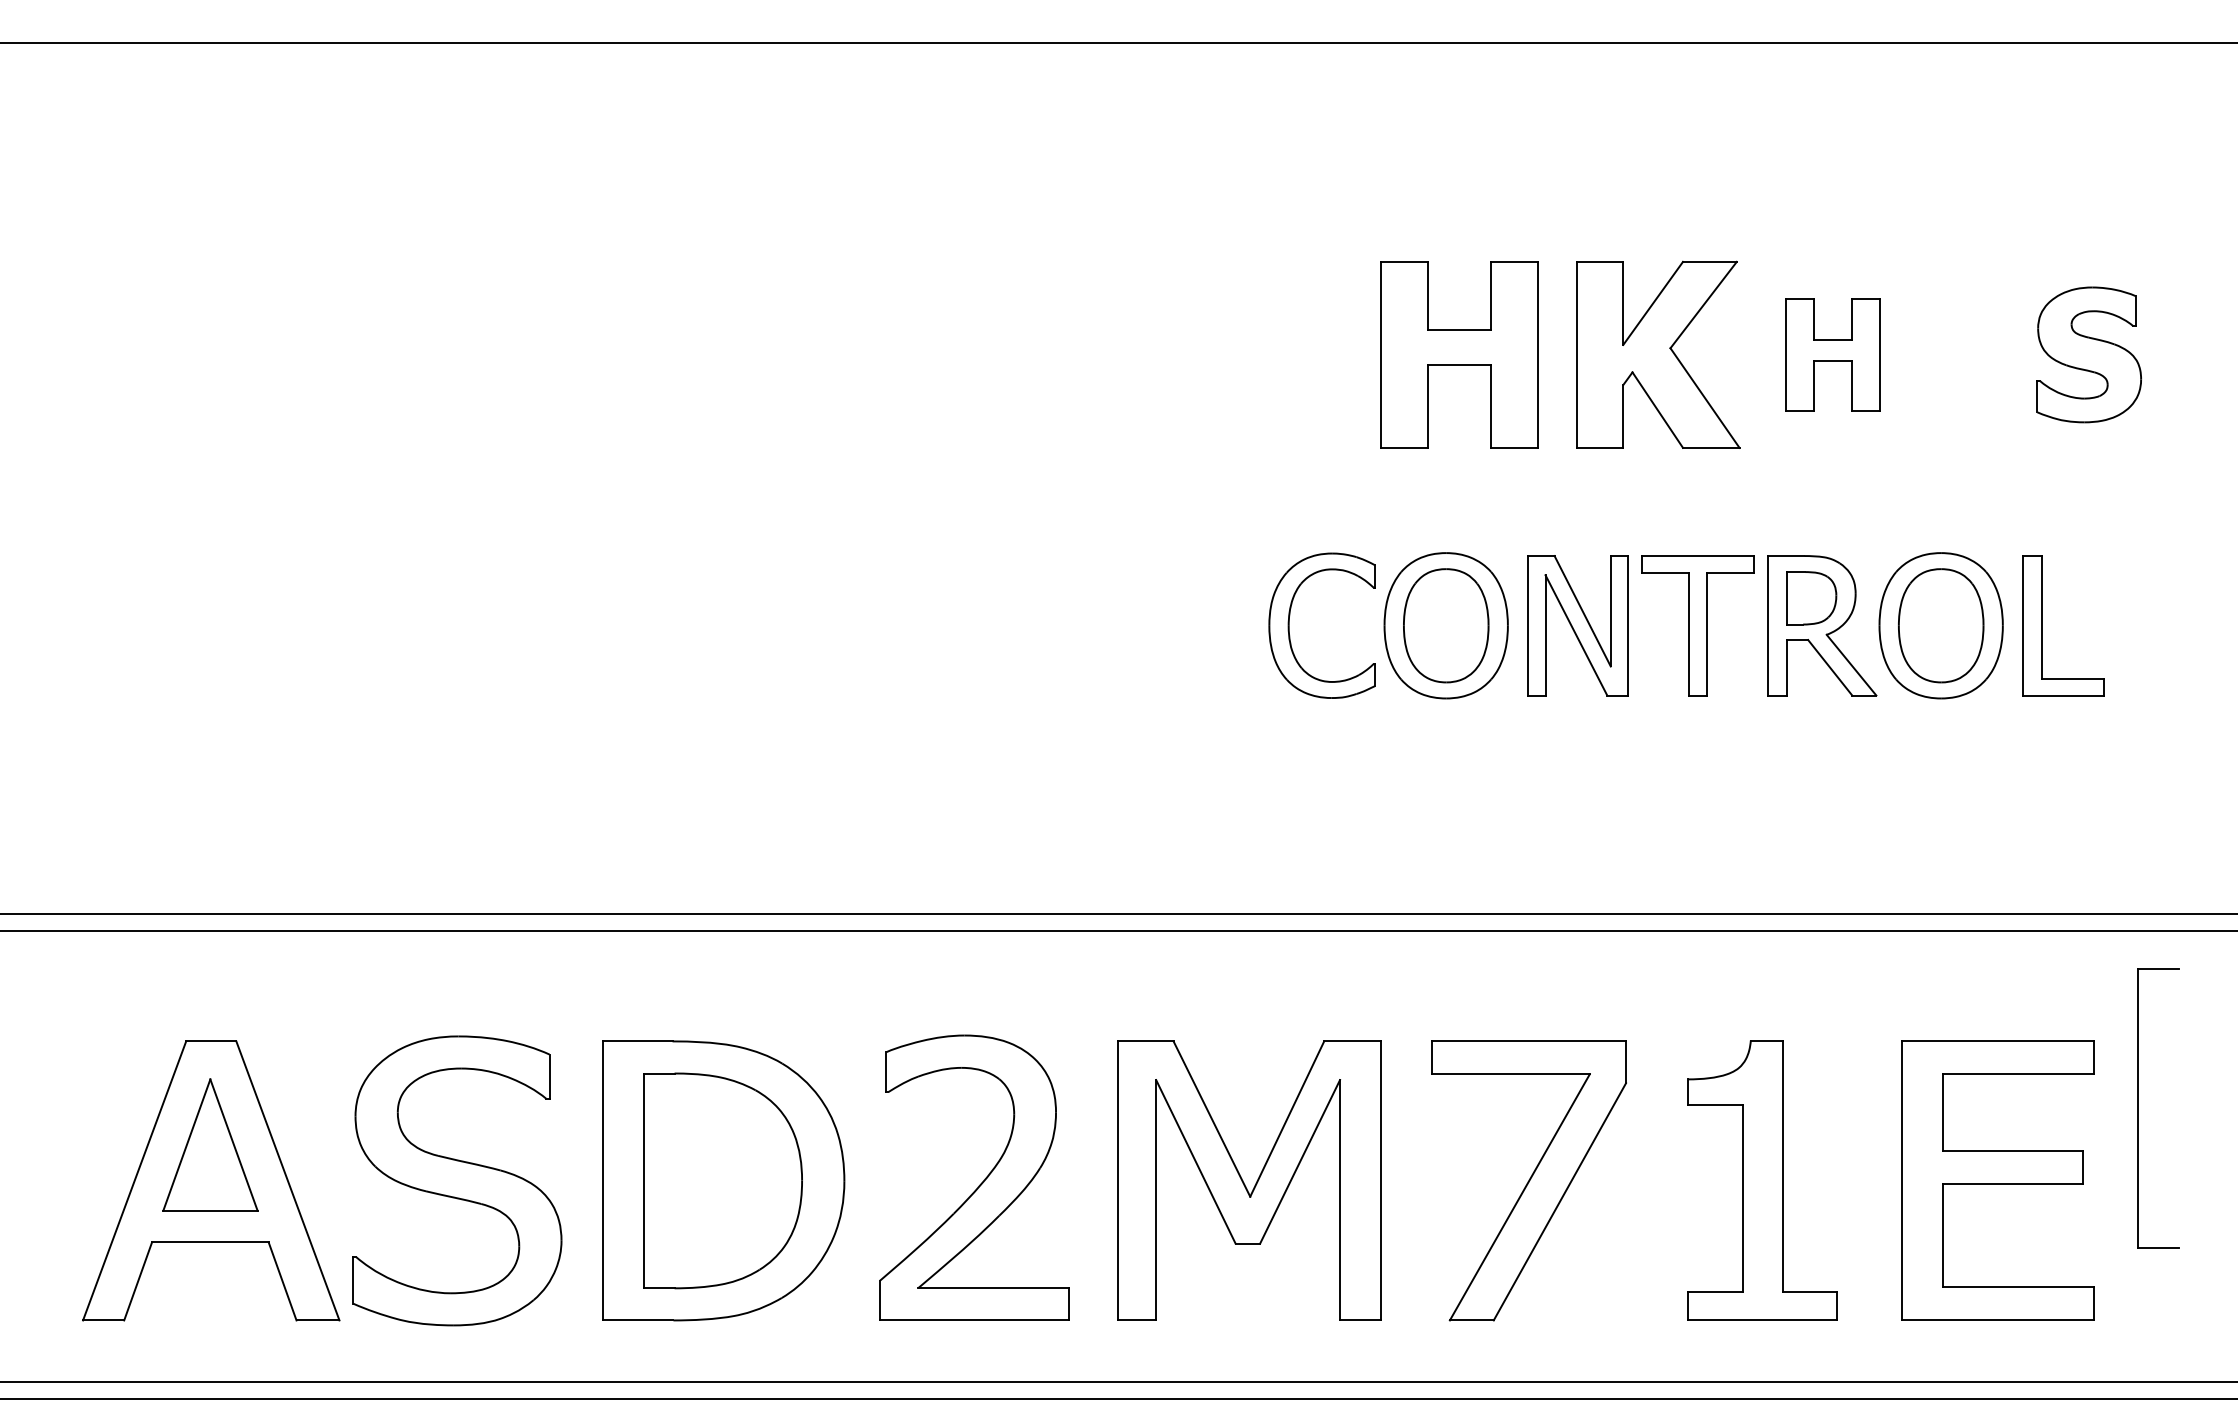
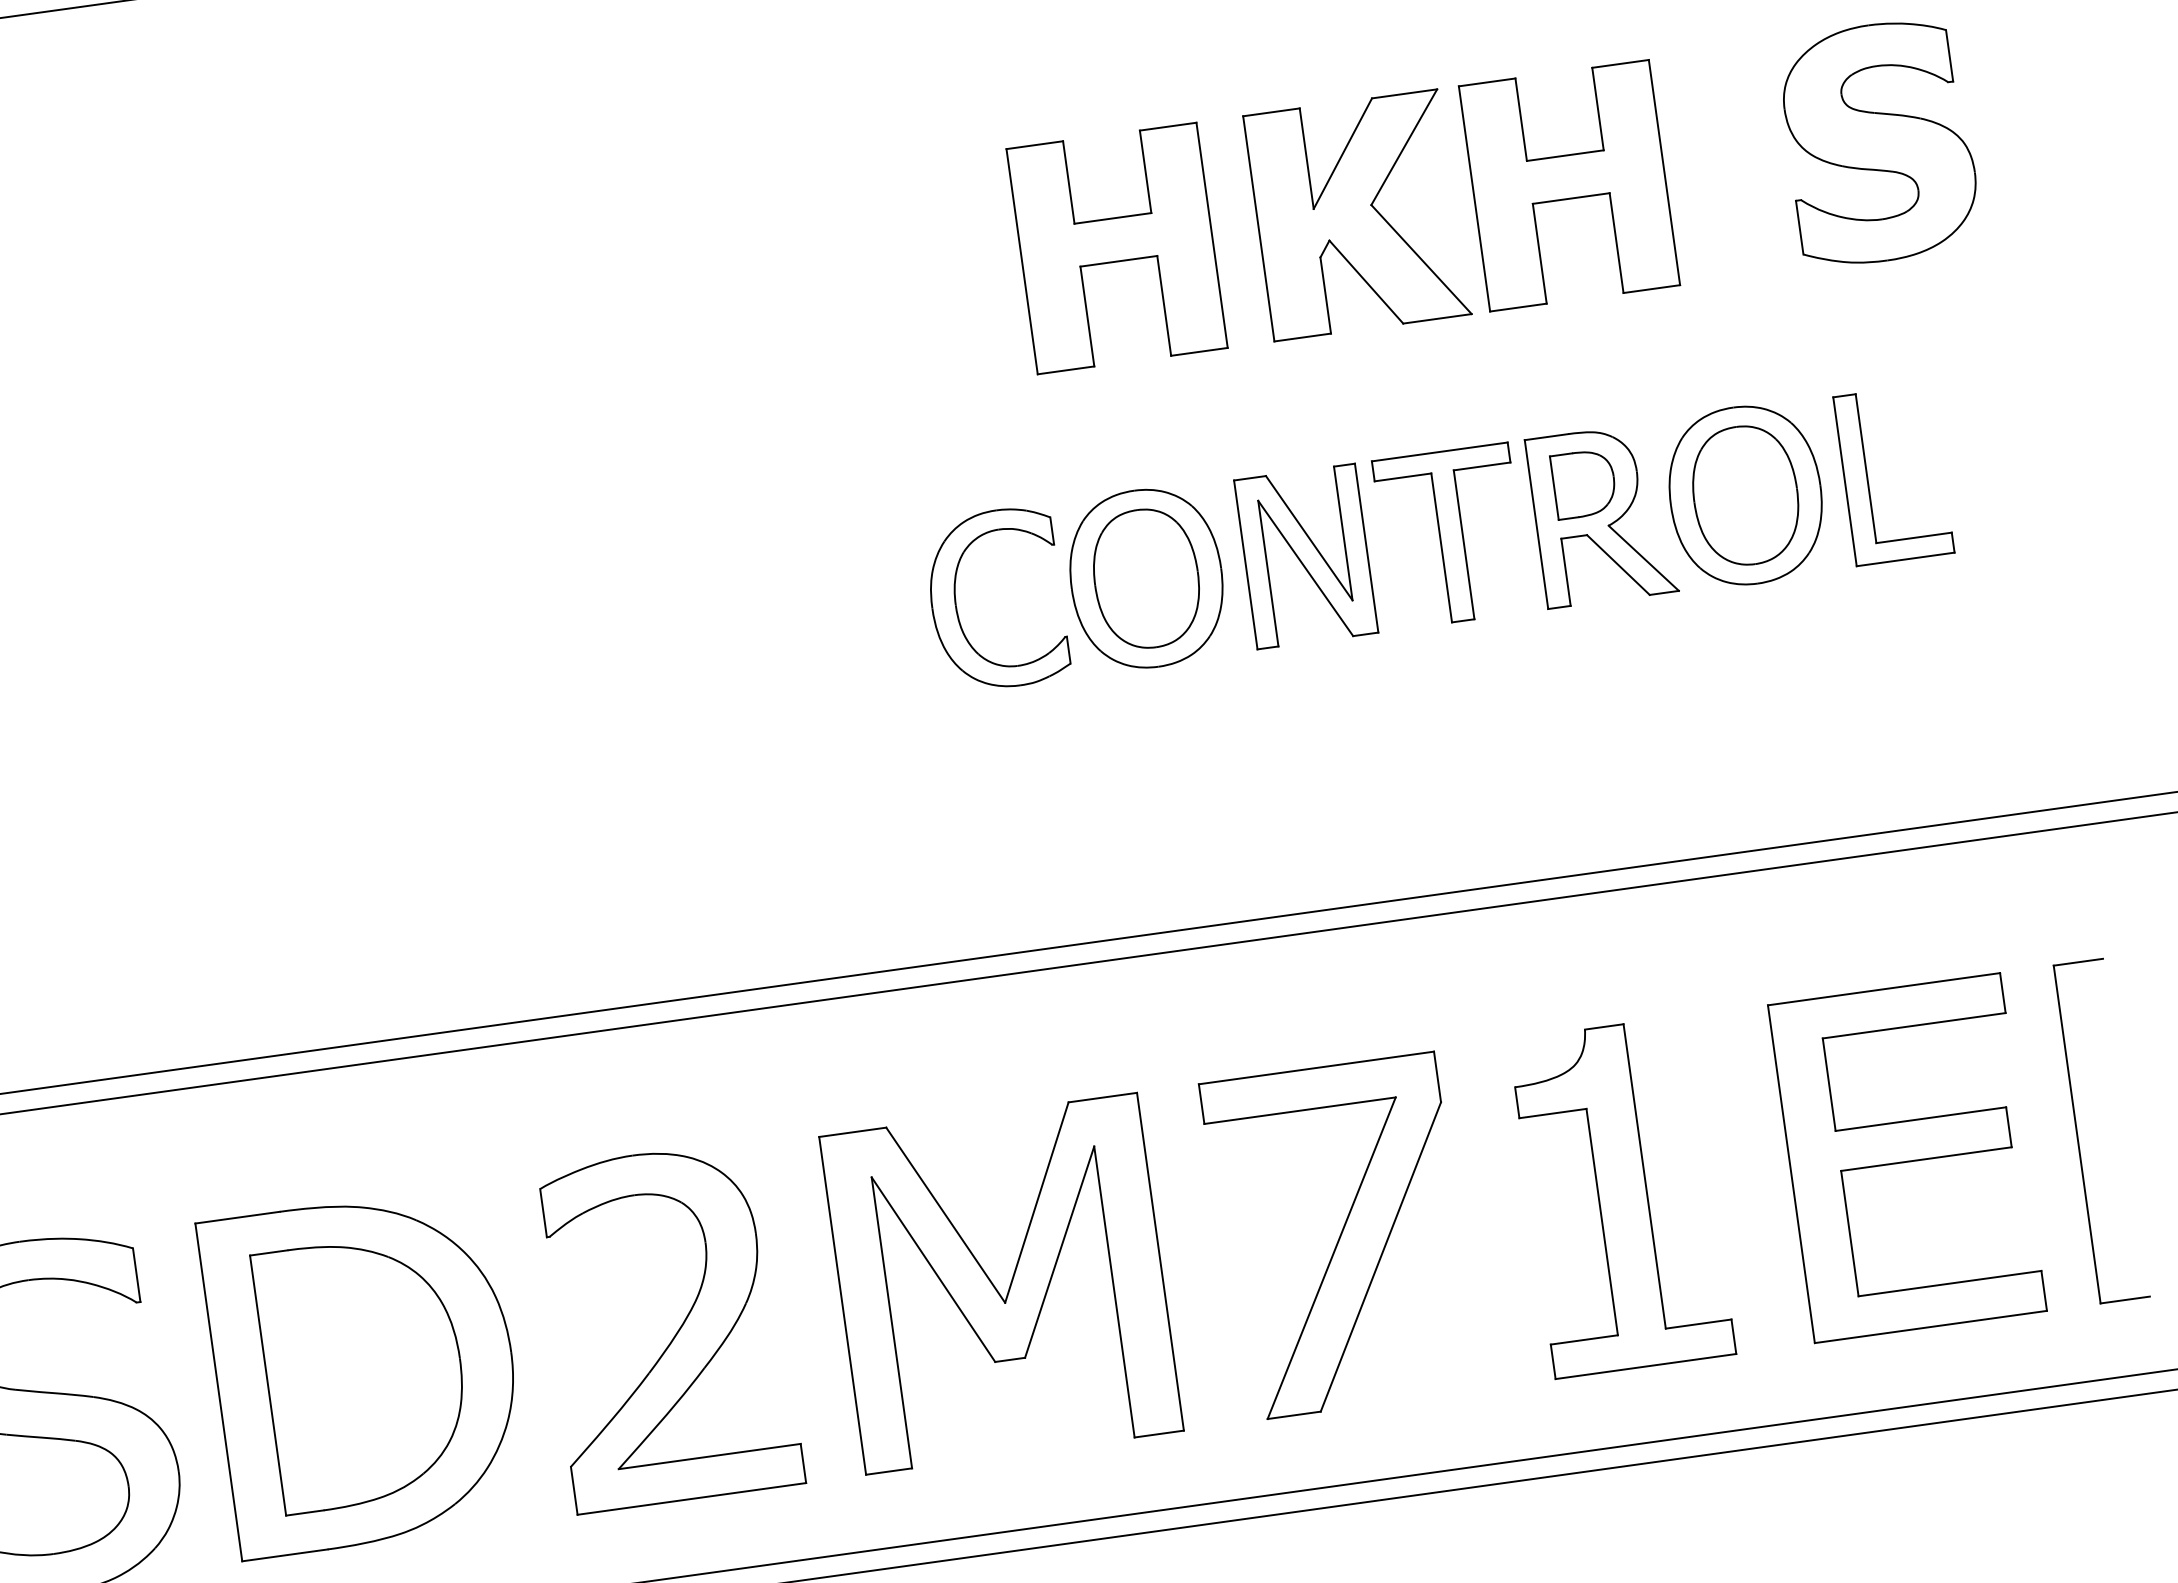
part: (1833, 354) -> (1569, 185), size x1.67
part: (2089, 354) -> (1879, 142), size x1.43
part: (2138, 1108) -> (2077, 1133), moved

